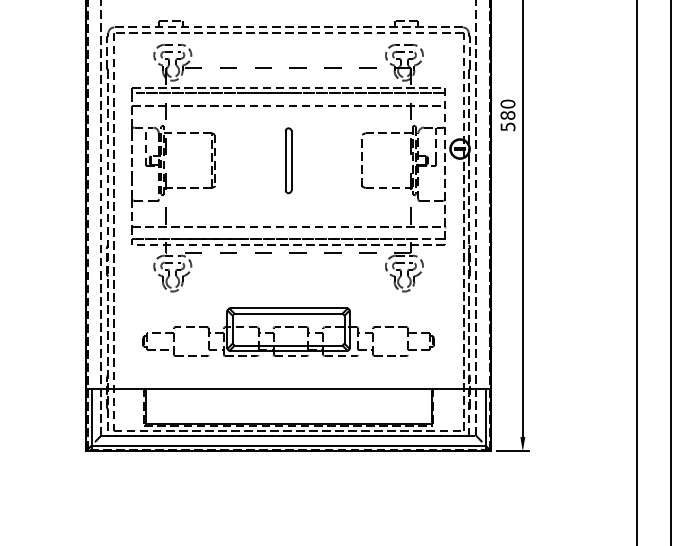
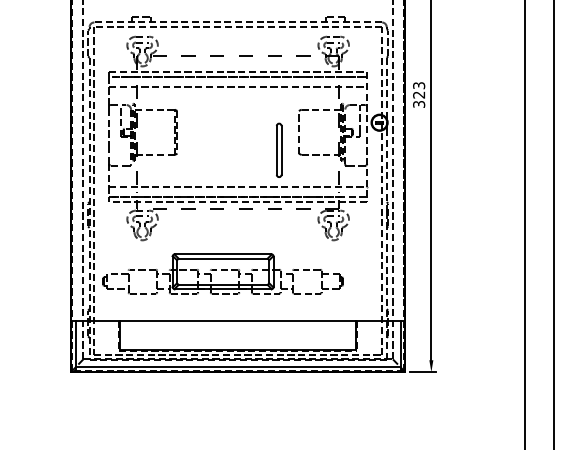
text: (508, 114) -> (419, 94), 580 -> 323
part: (289, 159) -> (279, 149), moved
part: (287, 331) -> (222, 273), moved

